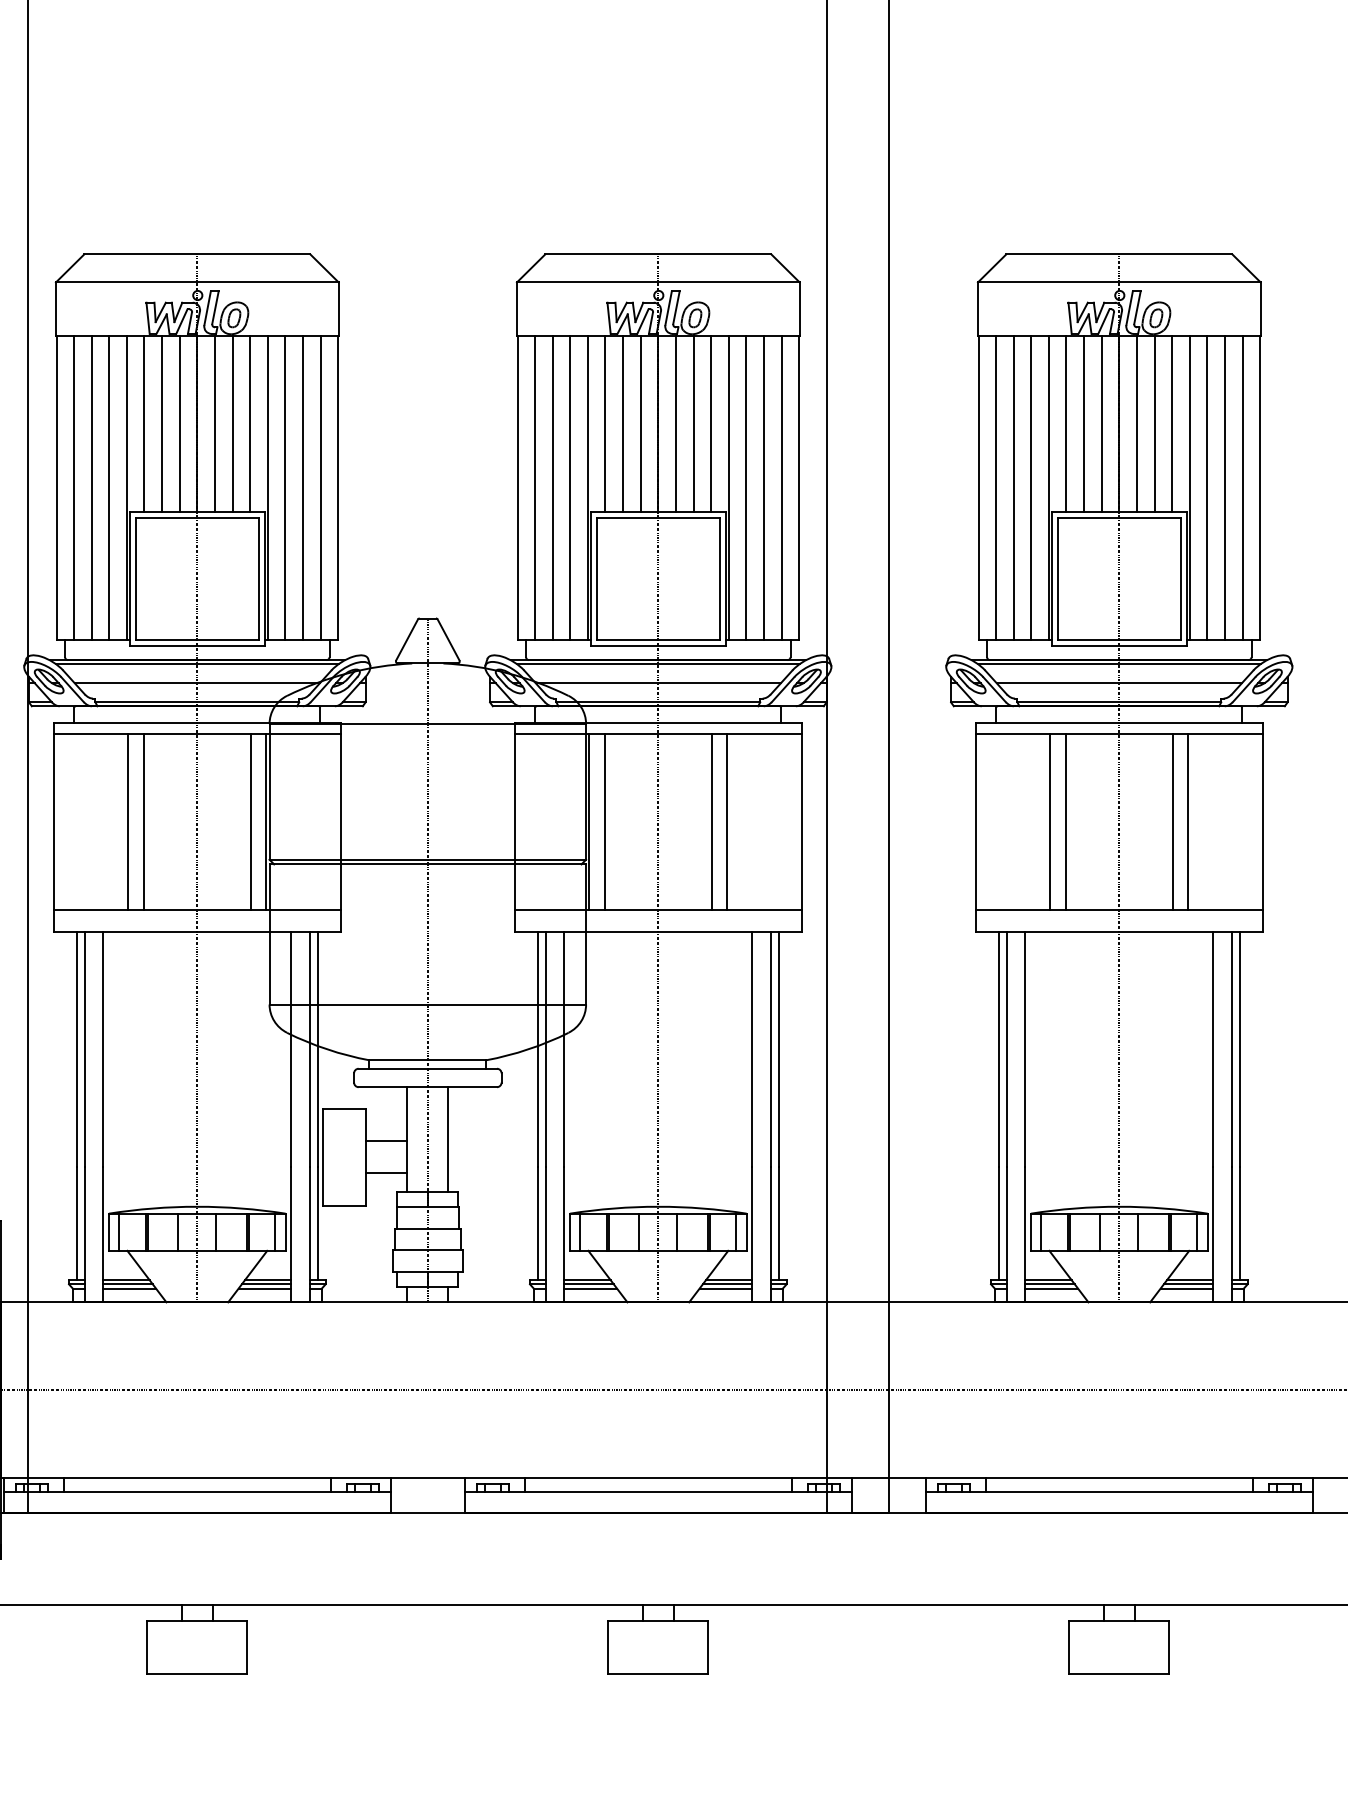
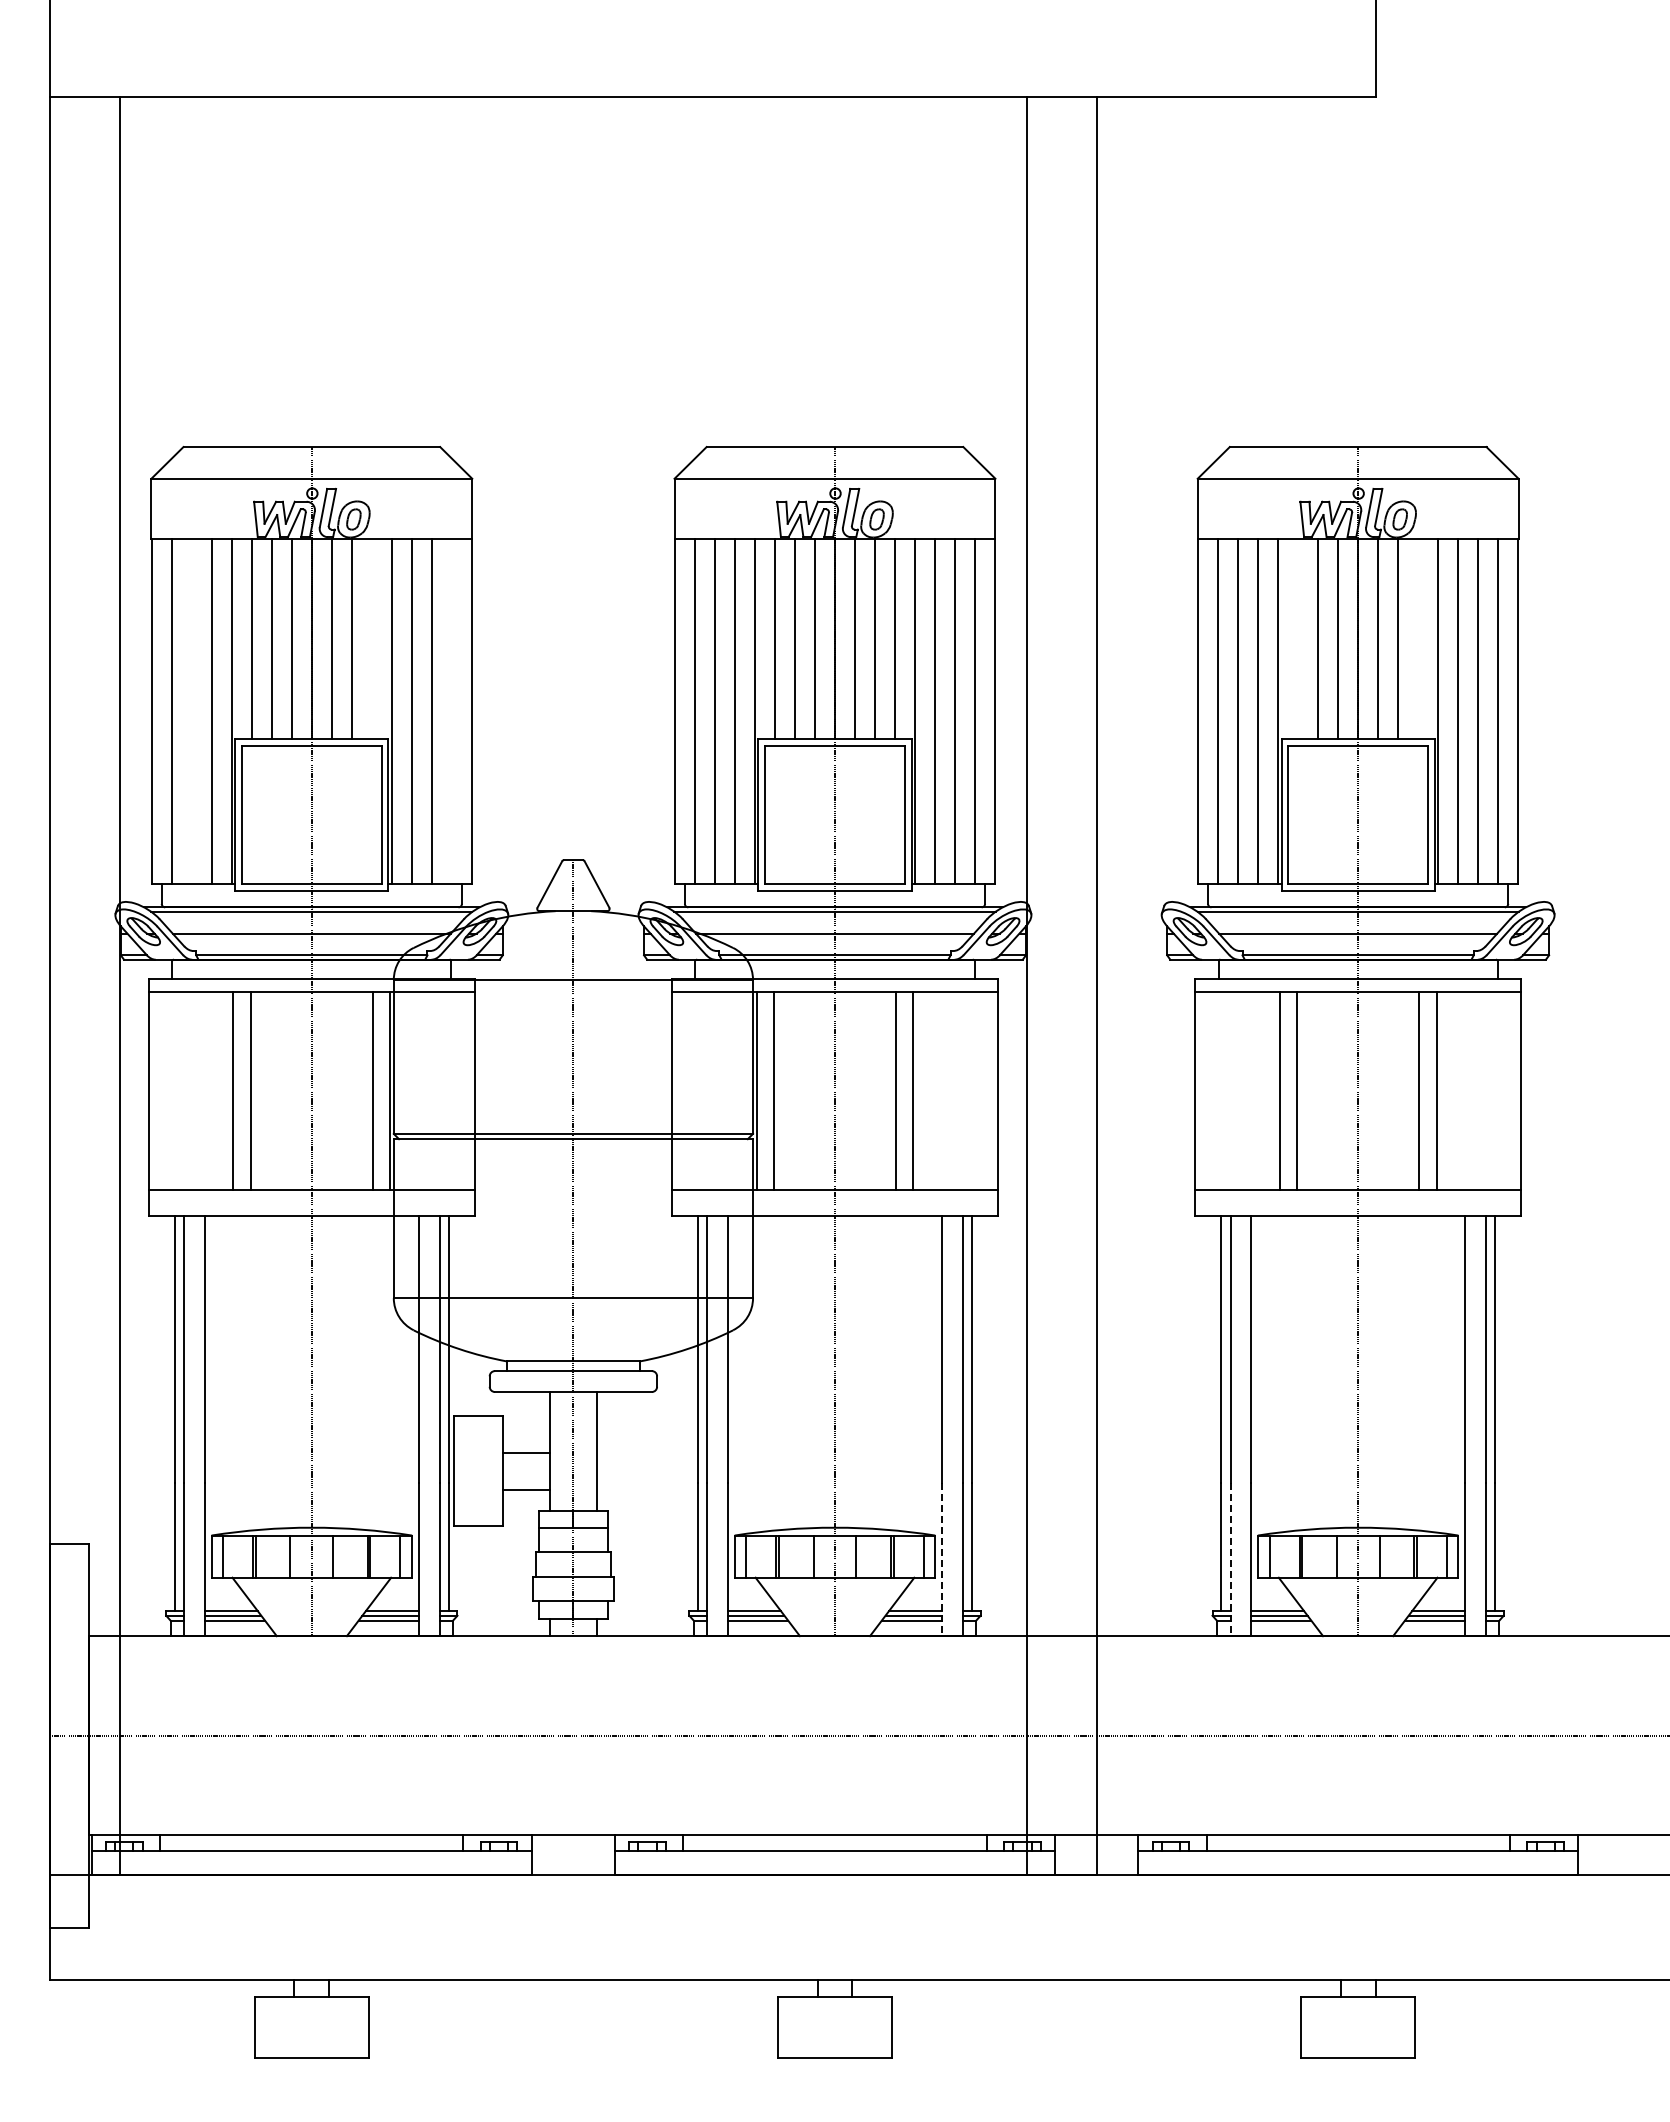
line: (249, 424) -> (371, 639), removed
line: (1066, 424) -> (1298, 639), removed
line: (1172, 424) -> (1418, 639), removed
line: (92, 487) -> (192, 711), removed
line: (320, 487) -> (451, 711), removed
line: (752, 1234) -> (941, 1559), solid -> dashed
line: (1006, 1234) -> (1230, 1559), solid -> dashed

